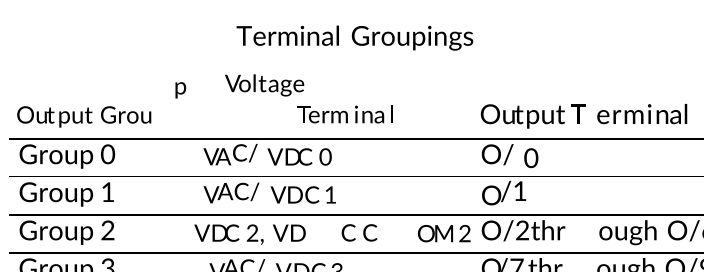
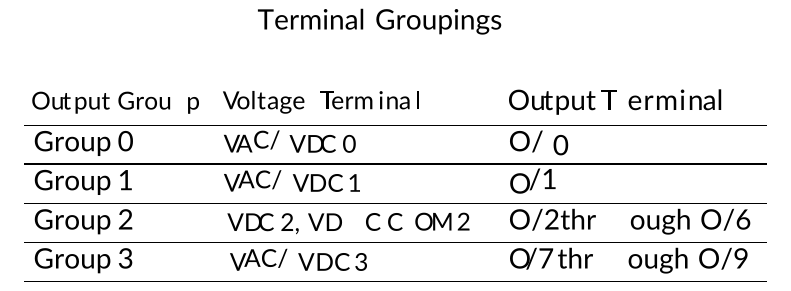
text: (264, 85) -> (263, 102), moved
text: (180, 90) -> (193, 105), moved
text: (444, 233) -> (442, 221), moved
text: (249, 234) -> (284, 223), moved

